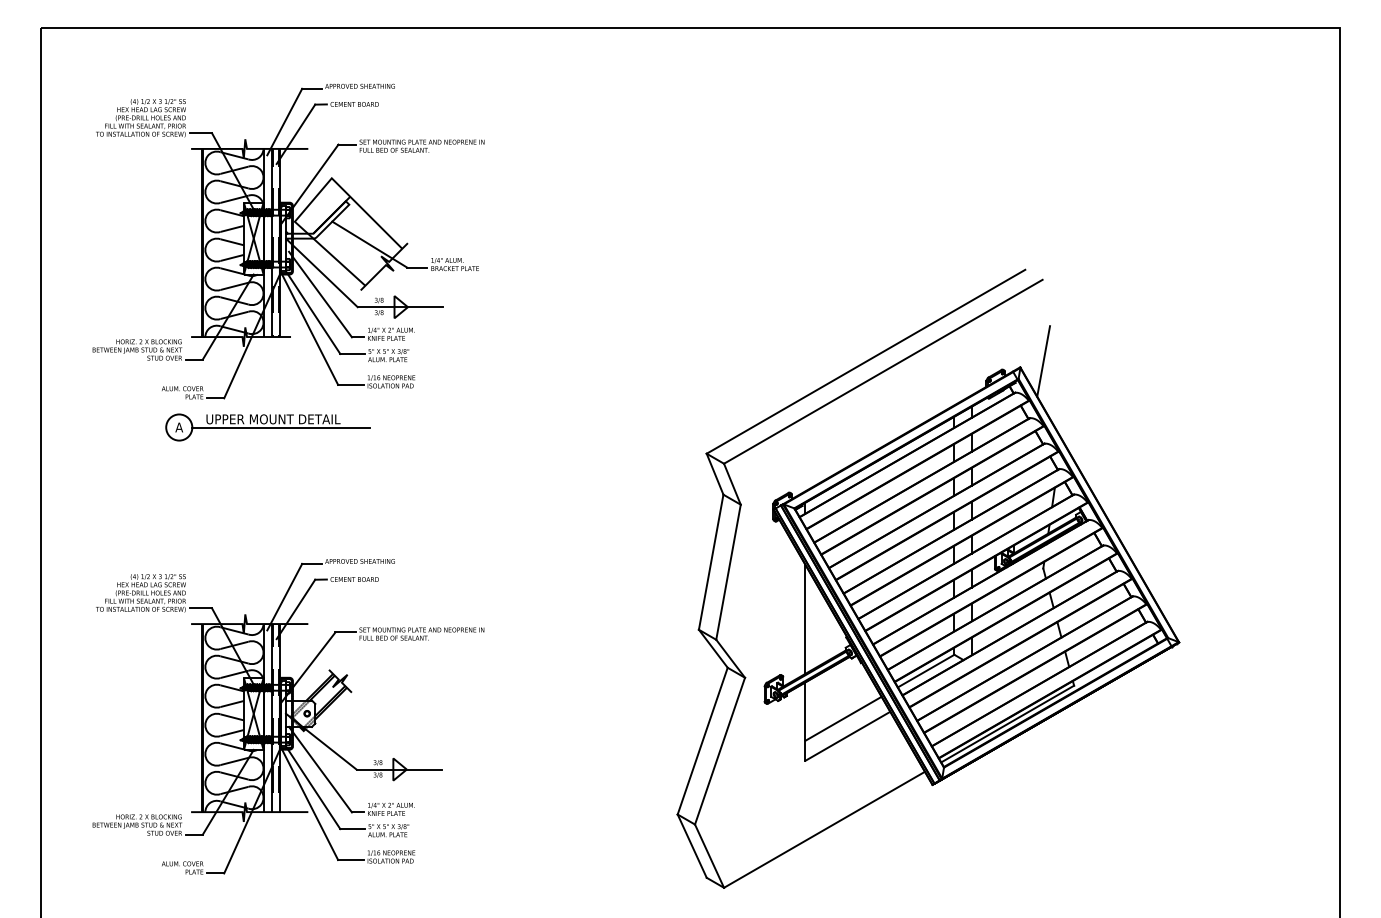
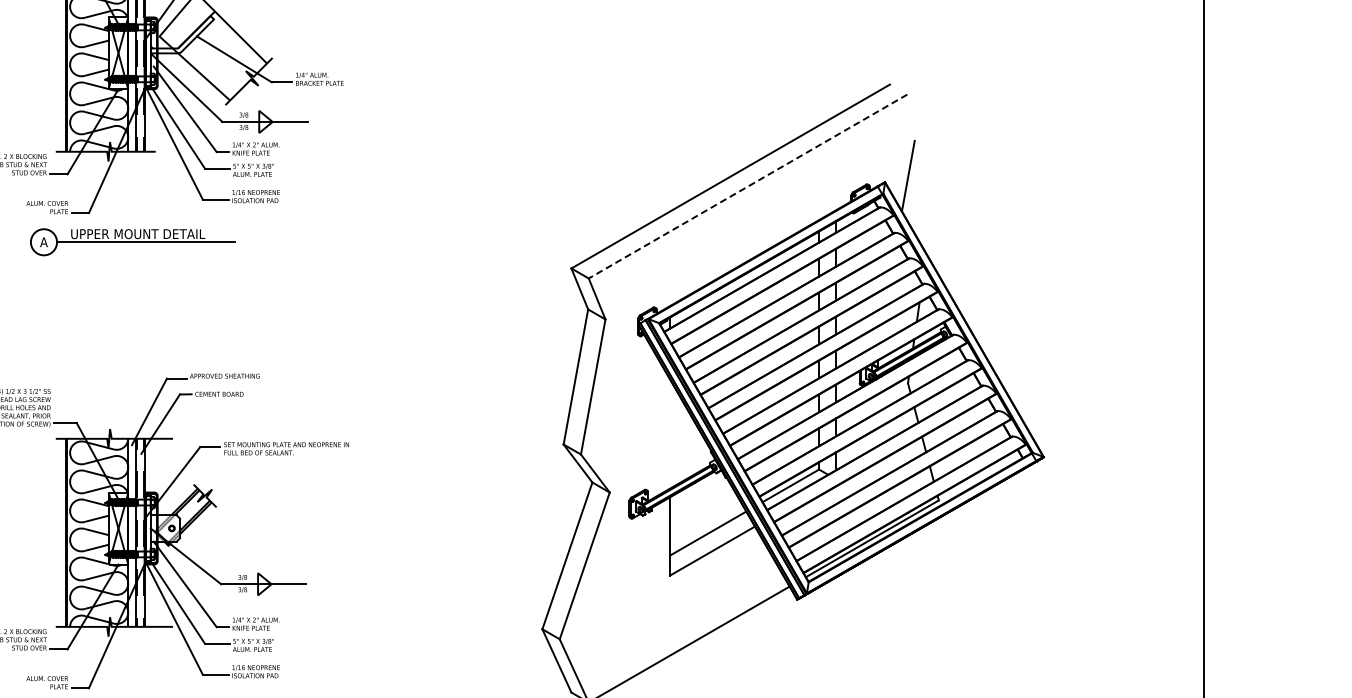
line: (883, 371) -> (748, 186), solid -> dashed
line: (805, 618) -> (670, 433), removed

